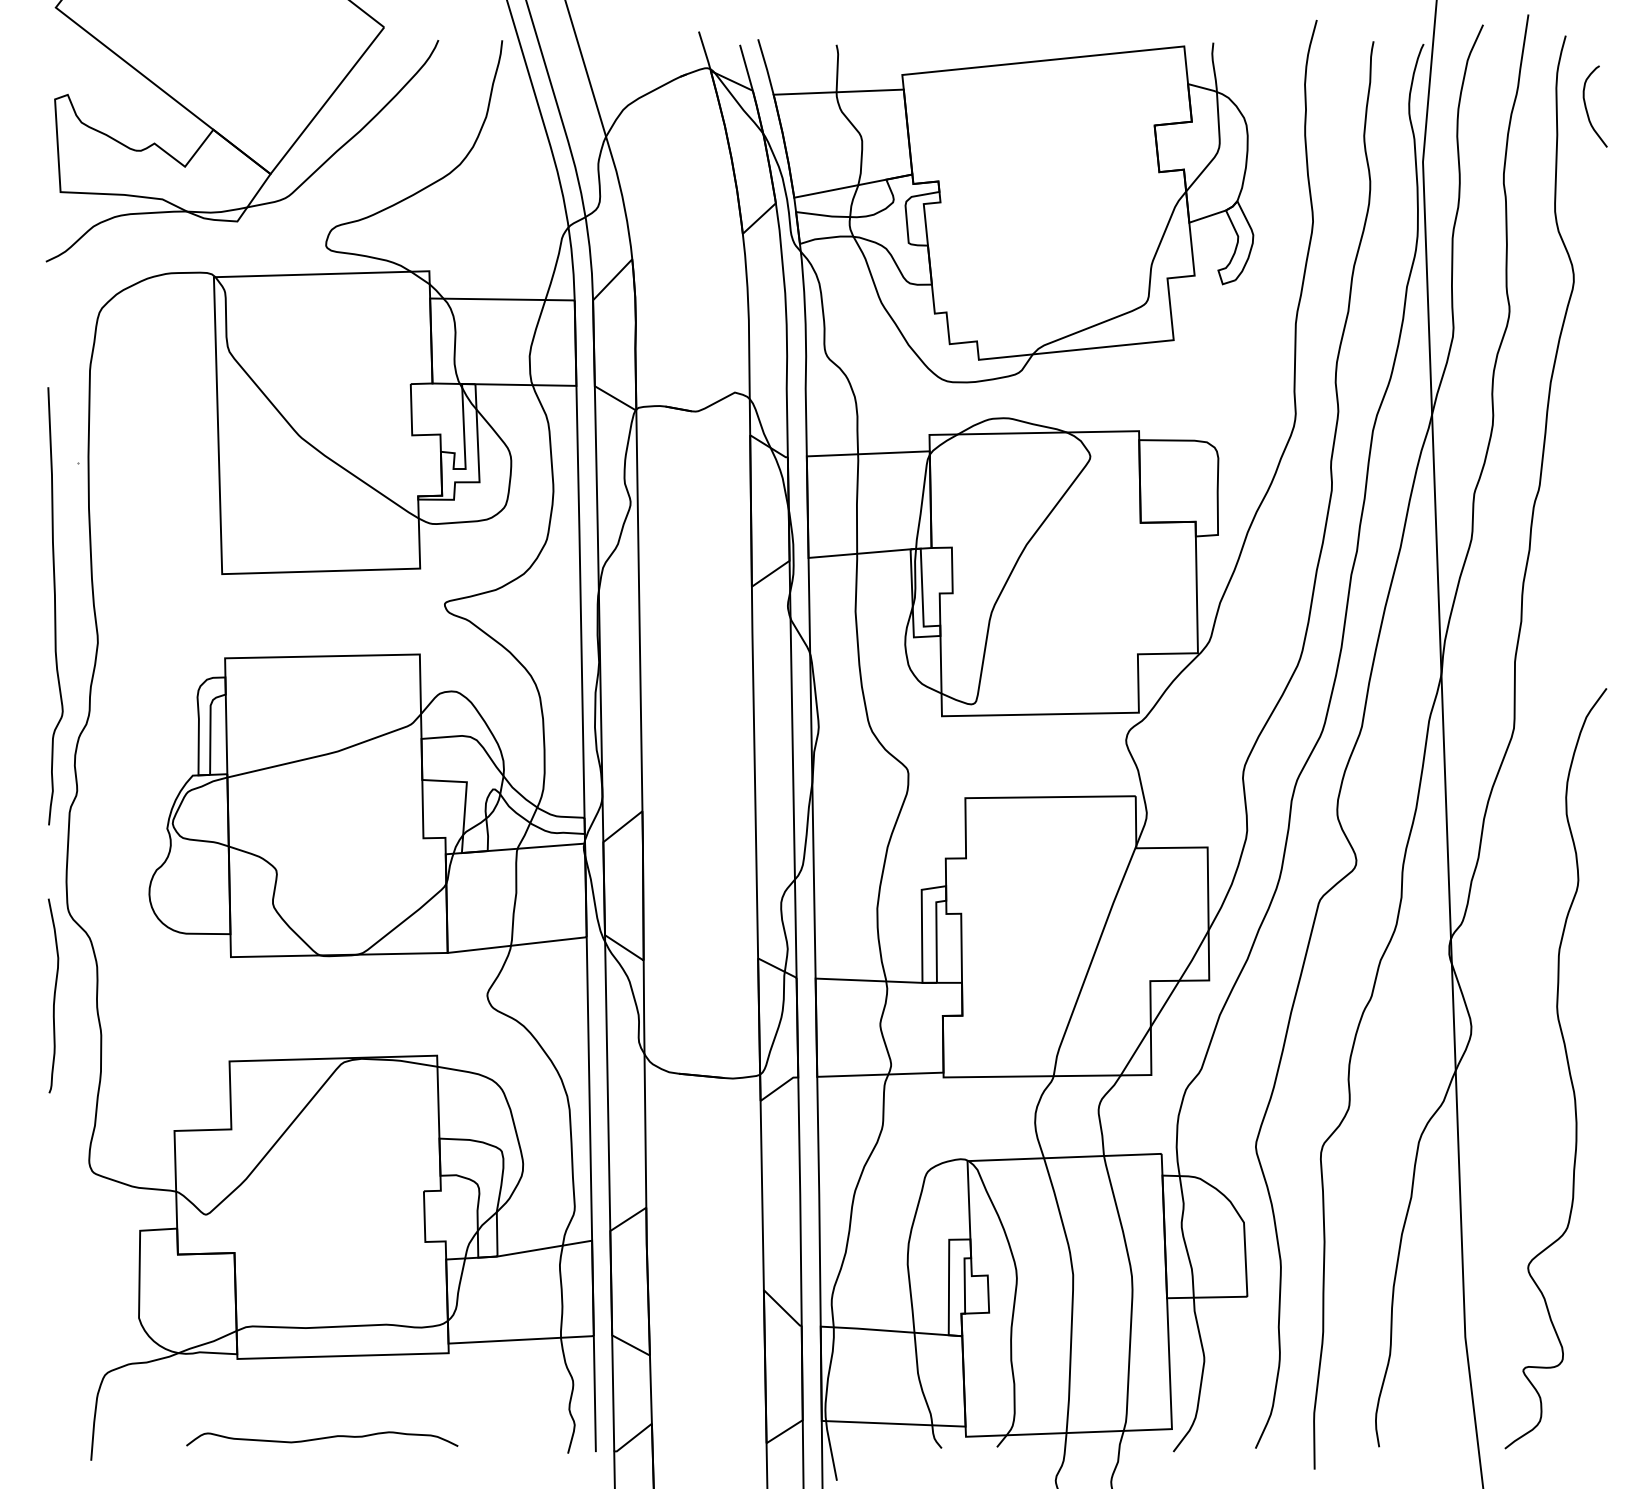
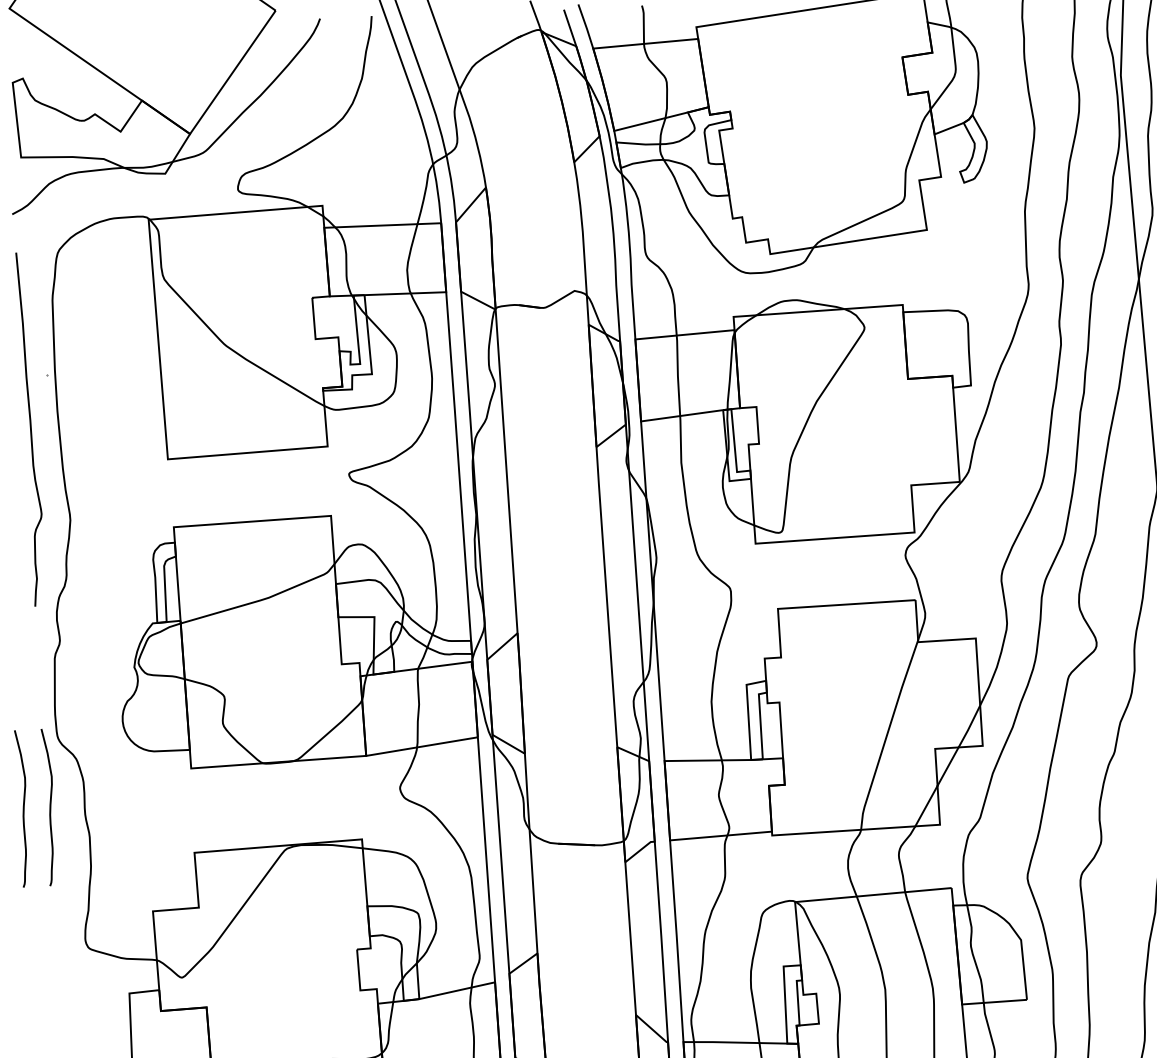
curve: (55, 606) -> (31, 429), moved
curve: (20, 995) -> (22, 808), added

